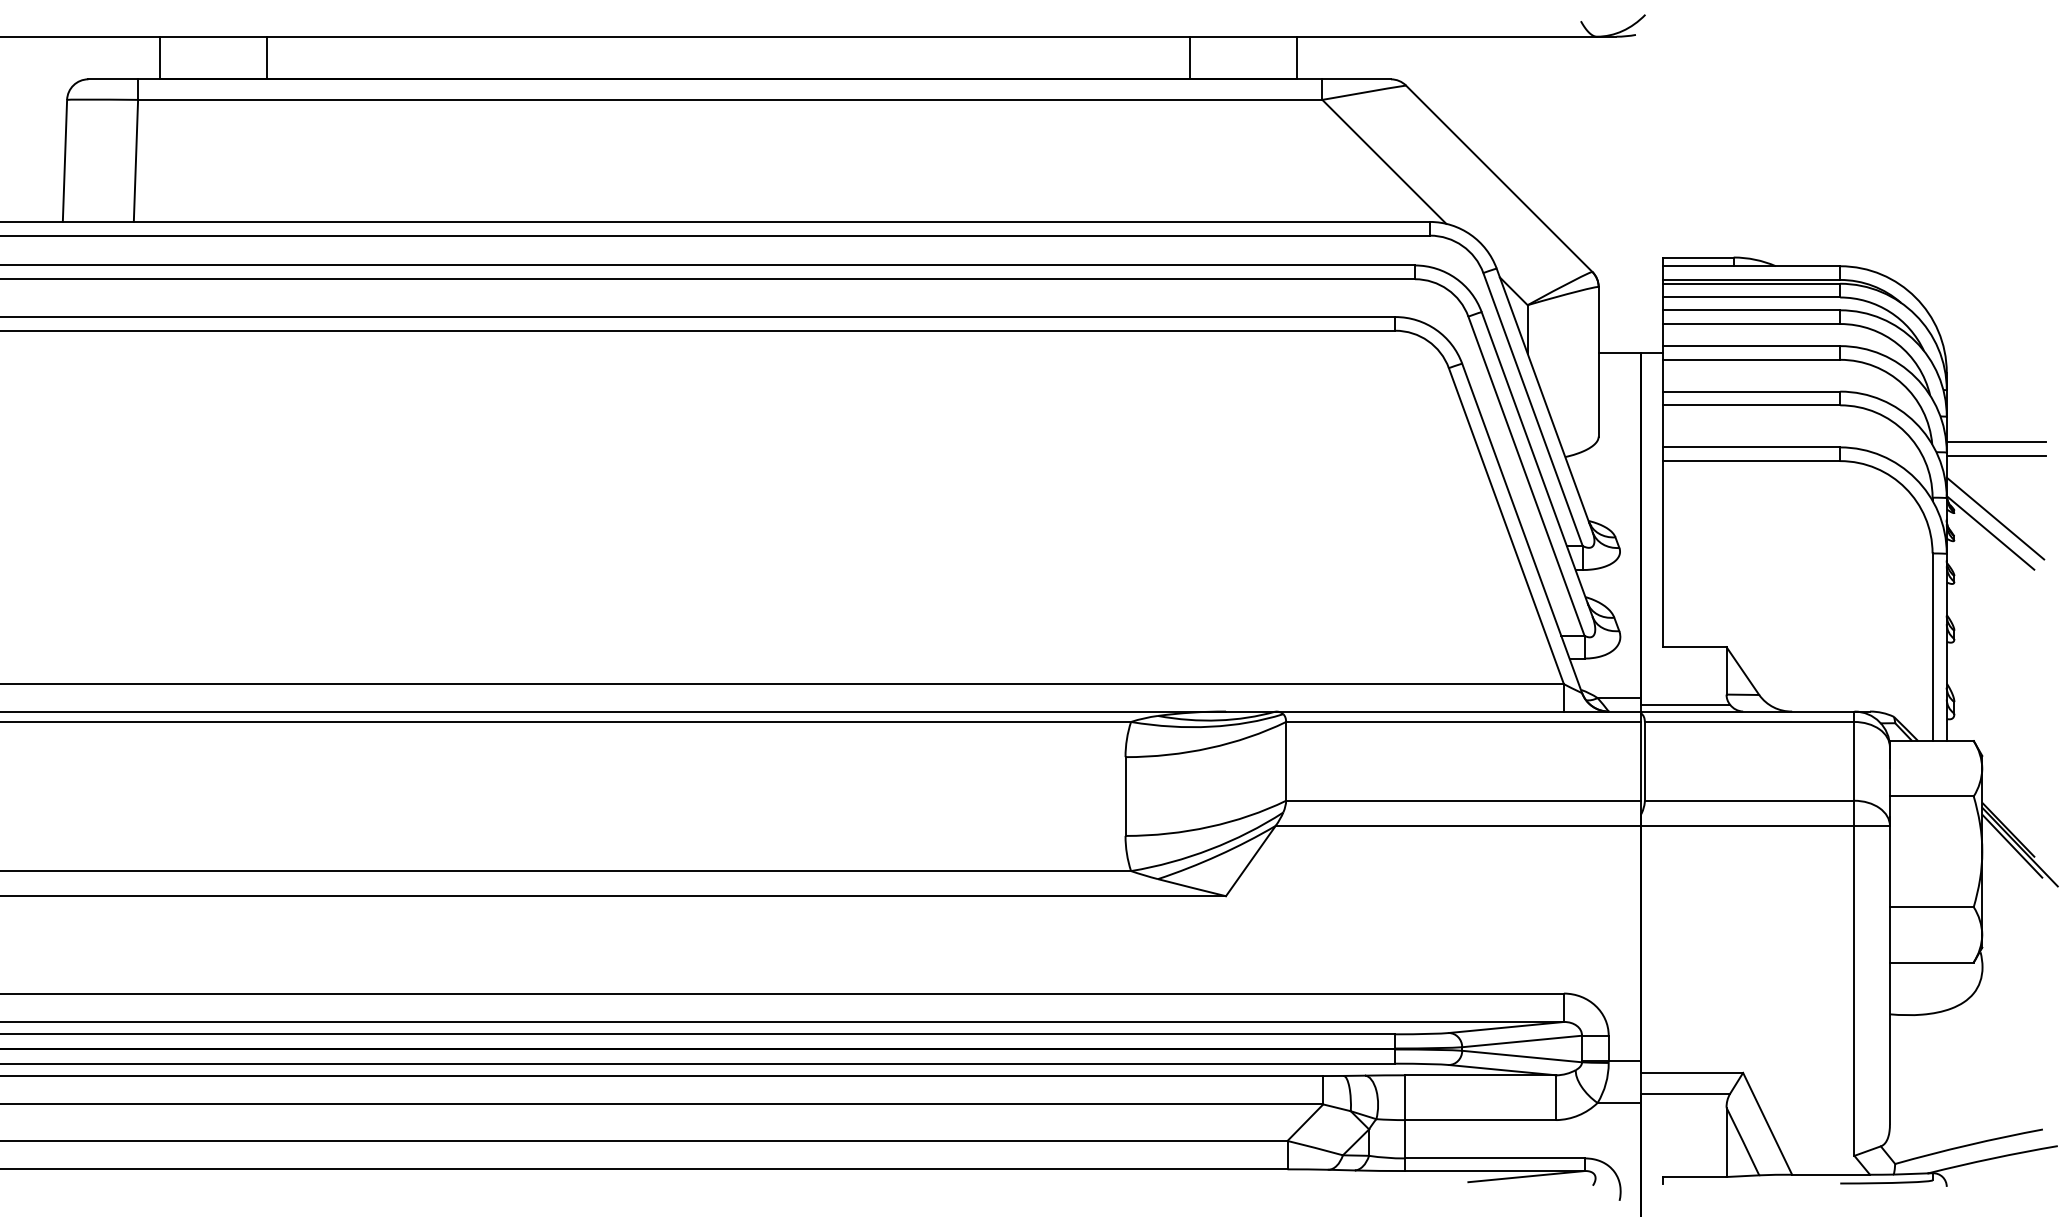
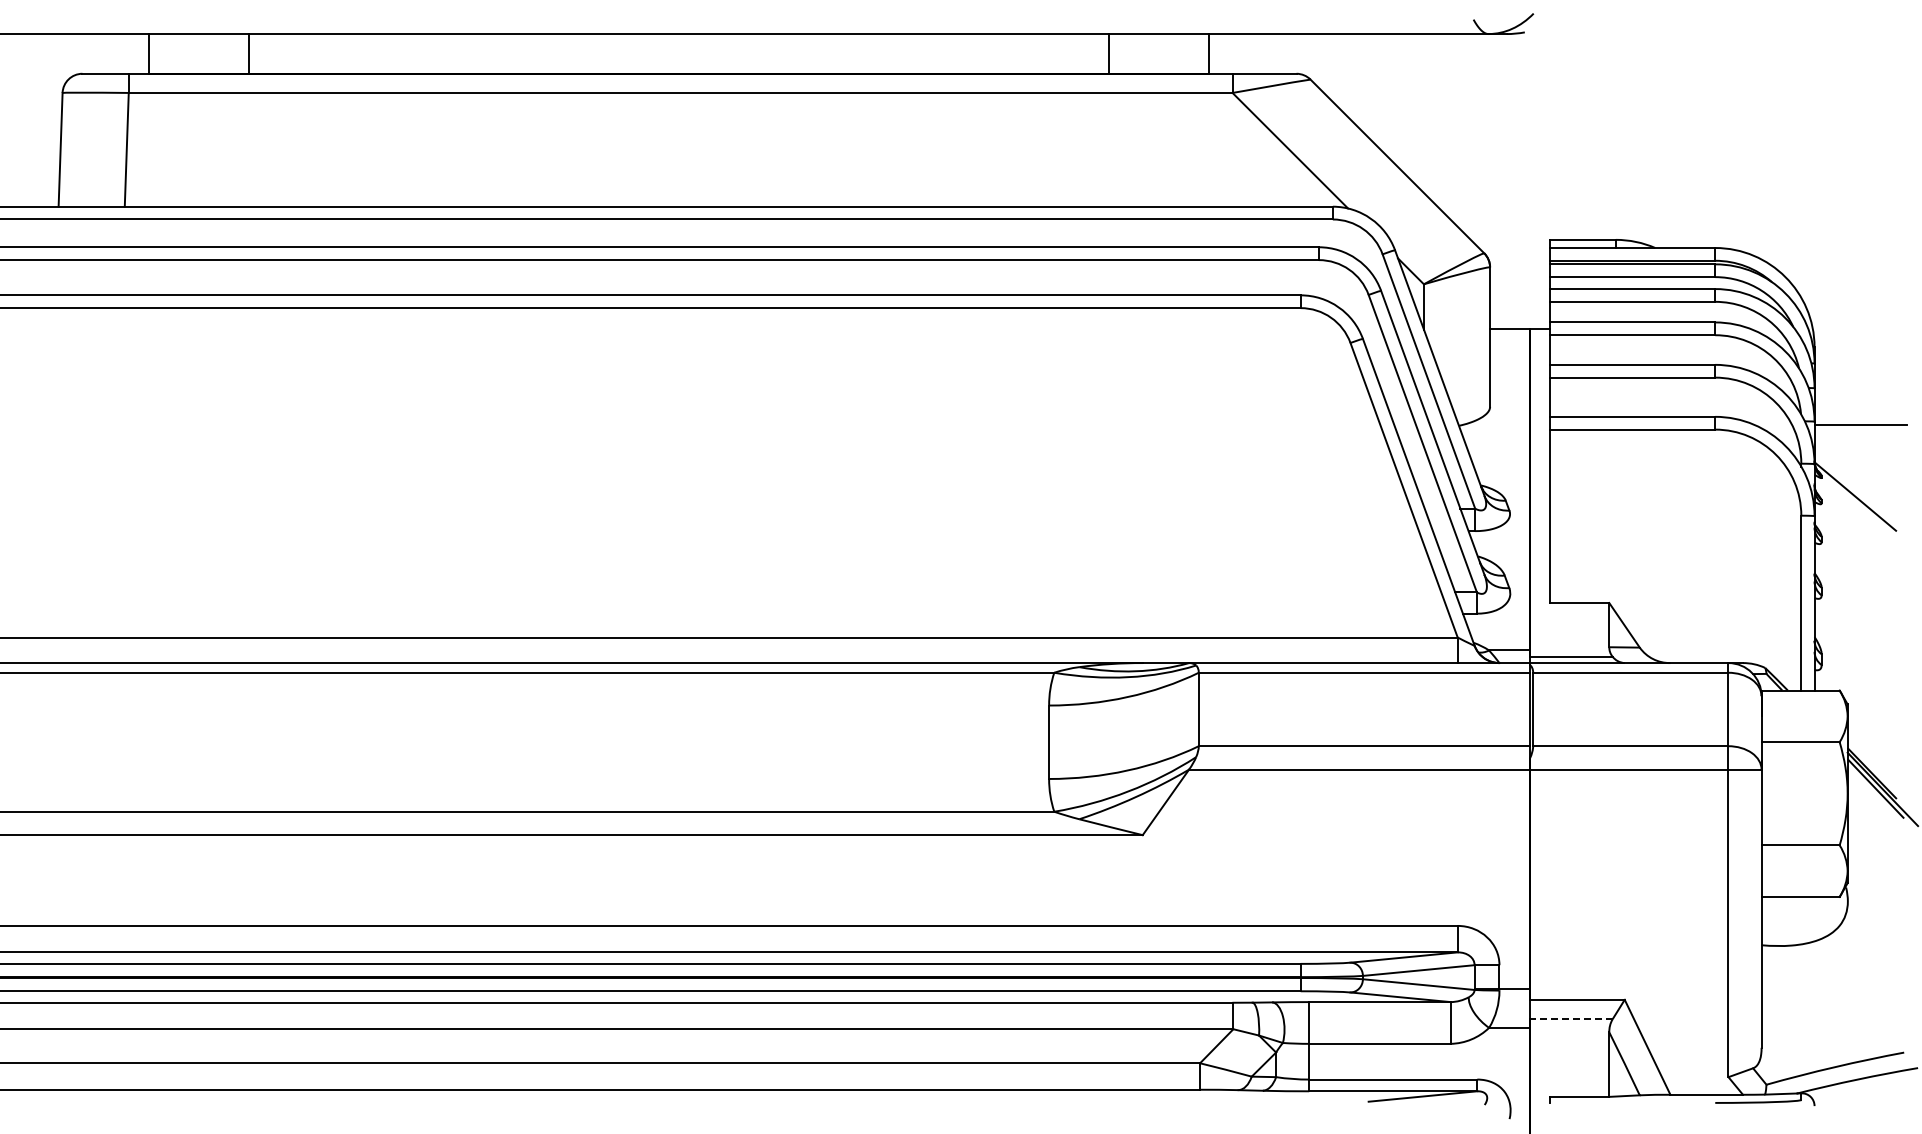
line: (1996, 441) -> (1860, 411), removed
line: (1995, 518) -> (1859, 483), removed
line: (1684, 1093) -> (1570, 1019), solid -> dashed

